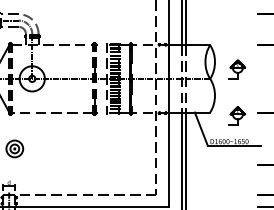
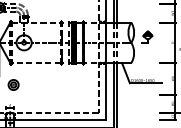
part: (237, 114) -> (147, 64), removed

